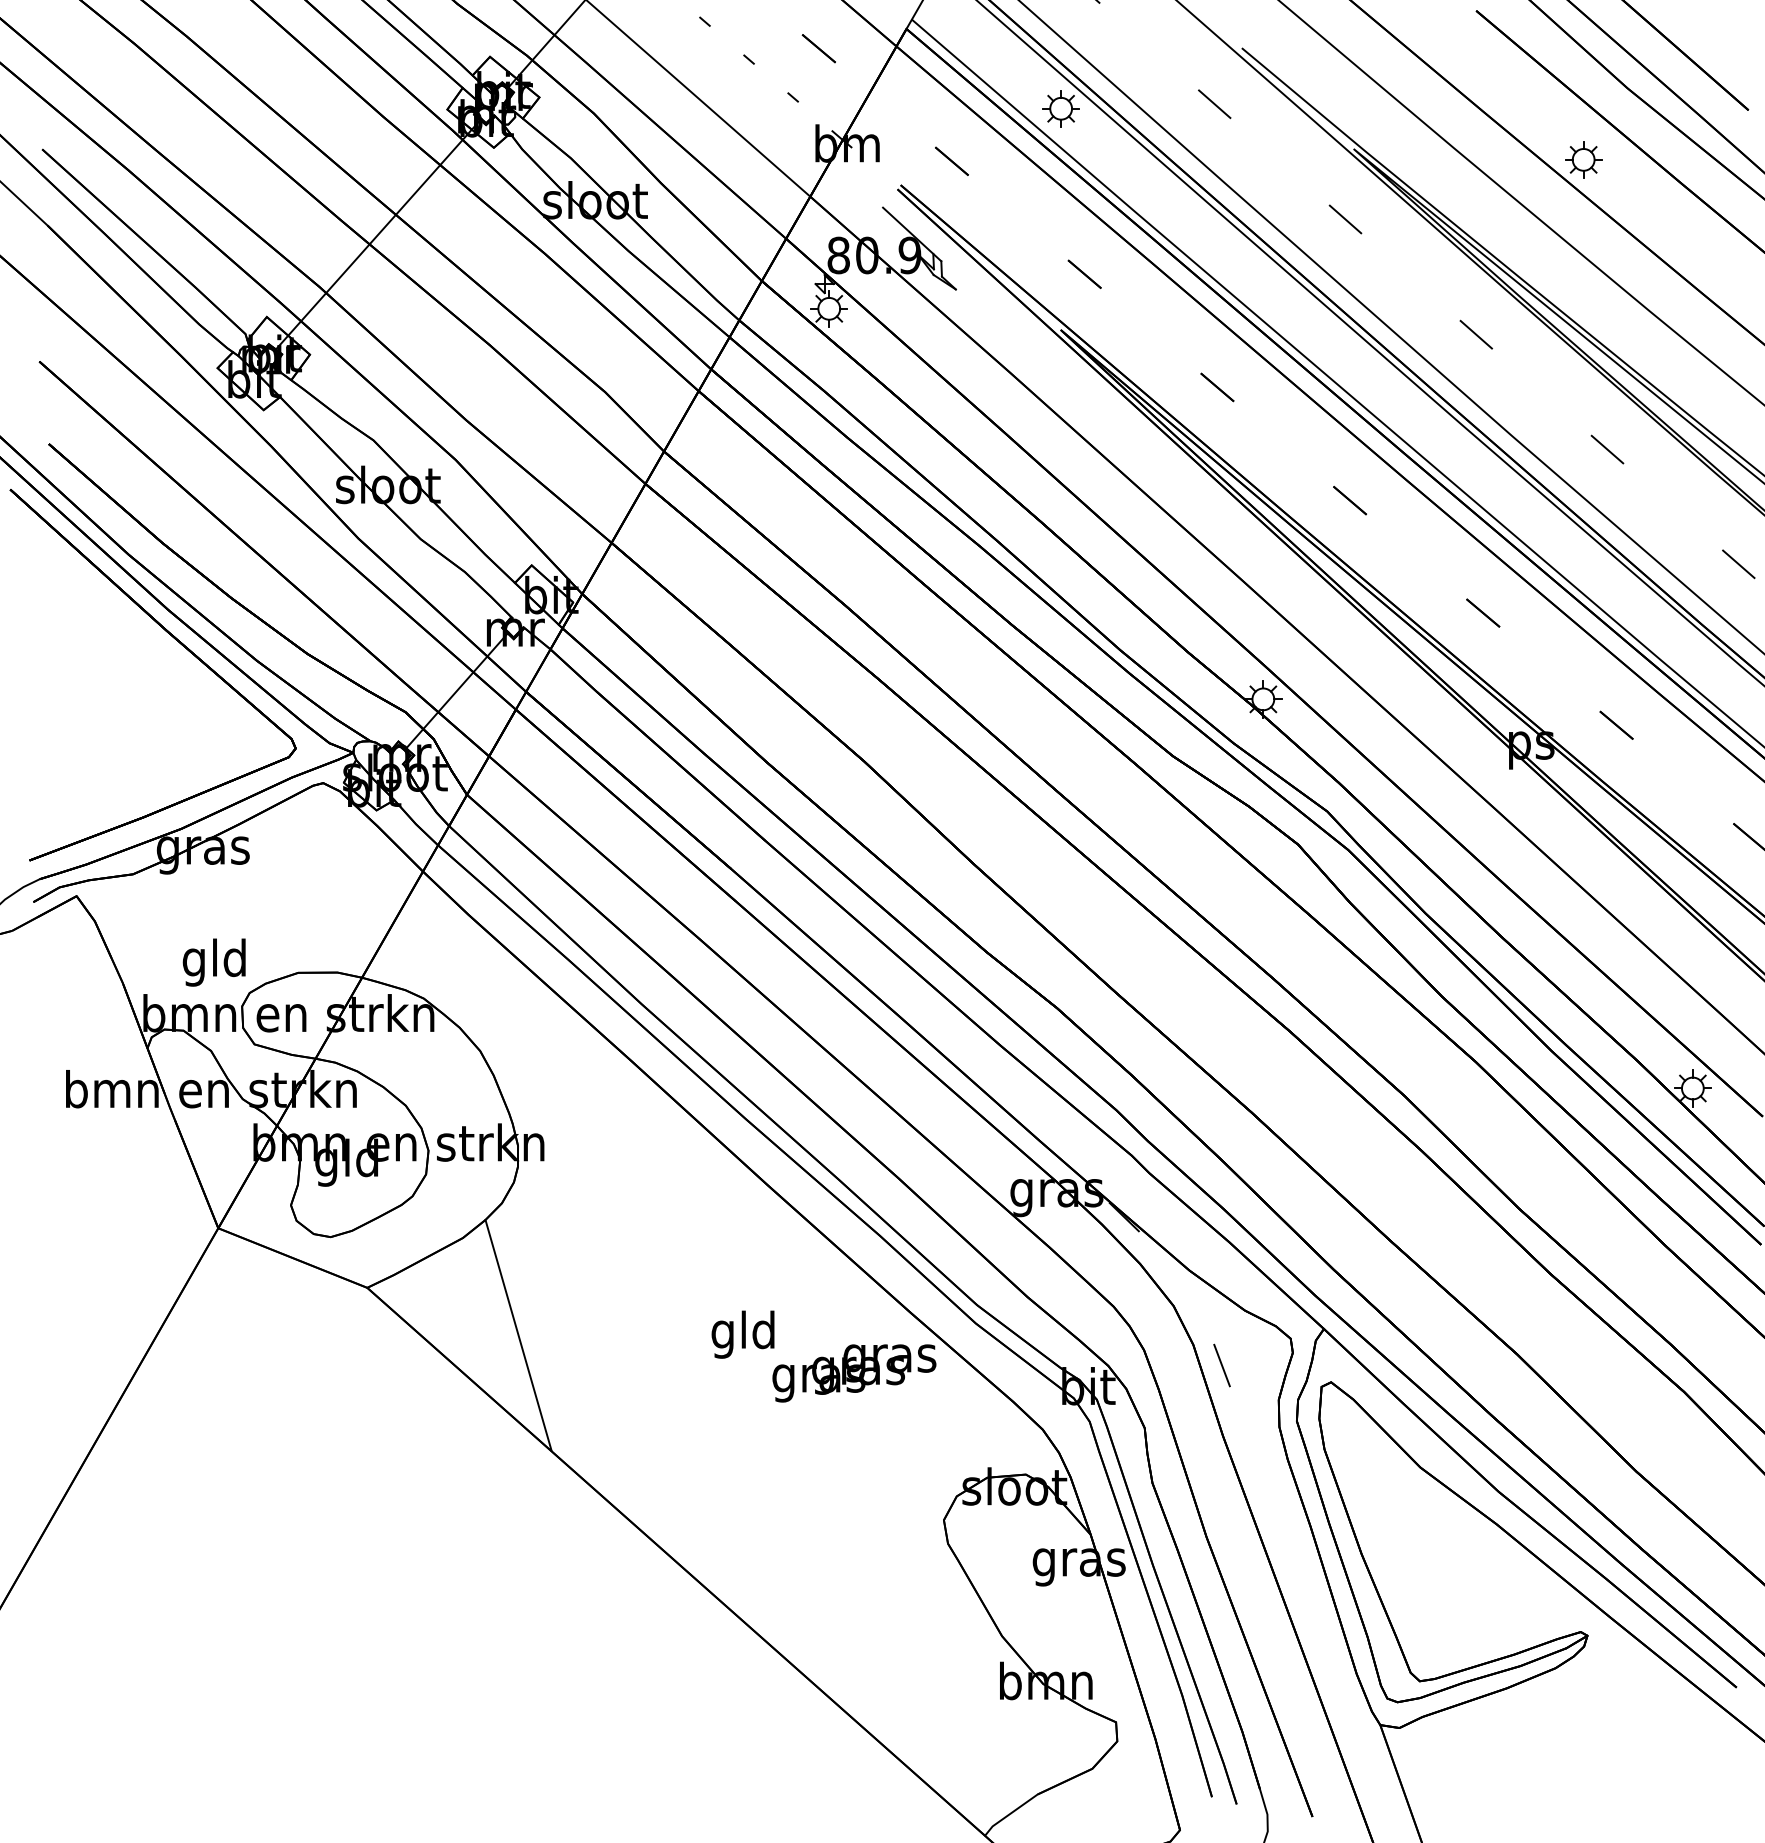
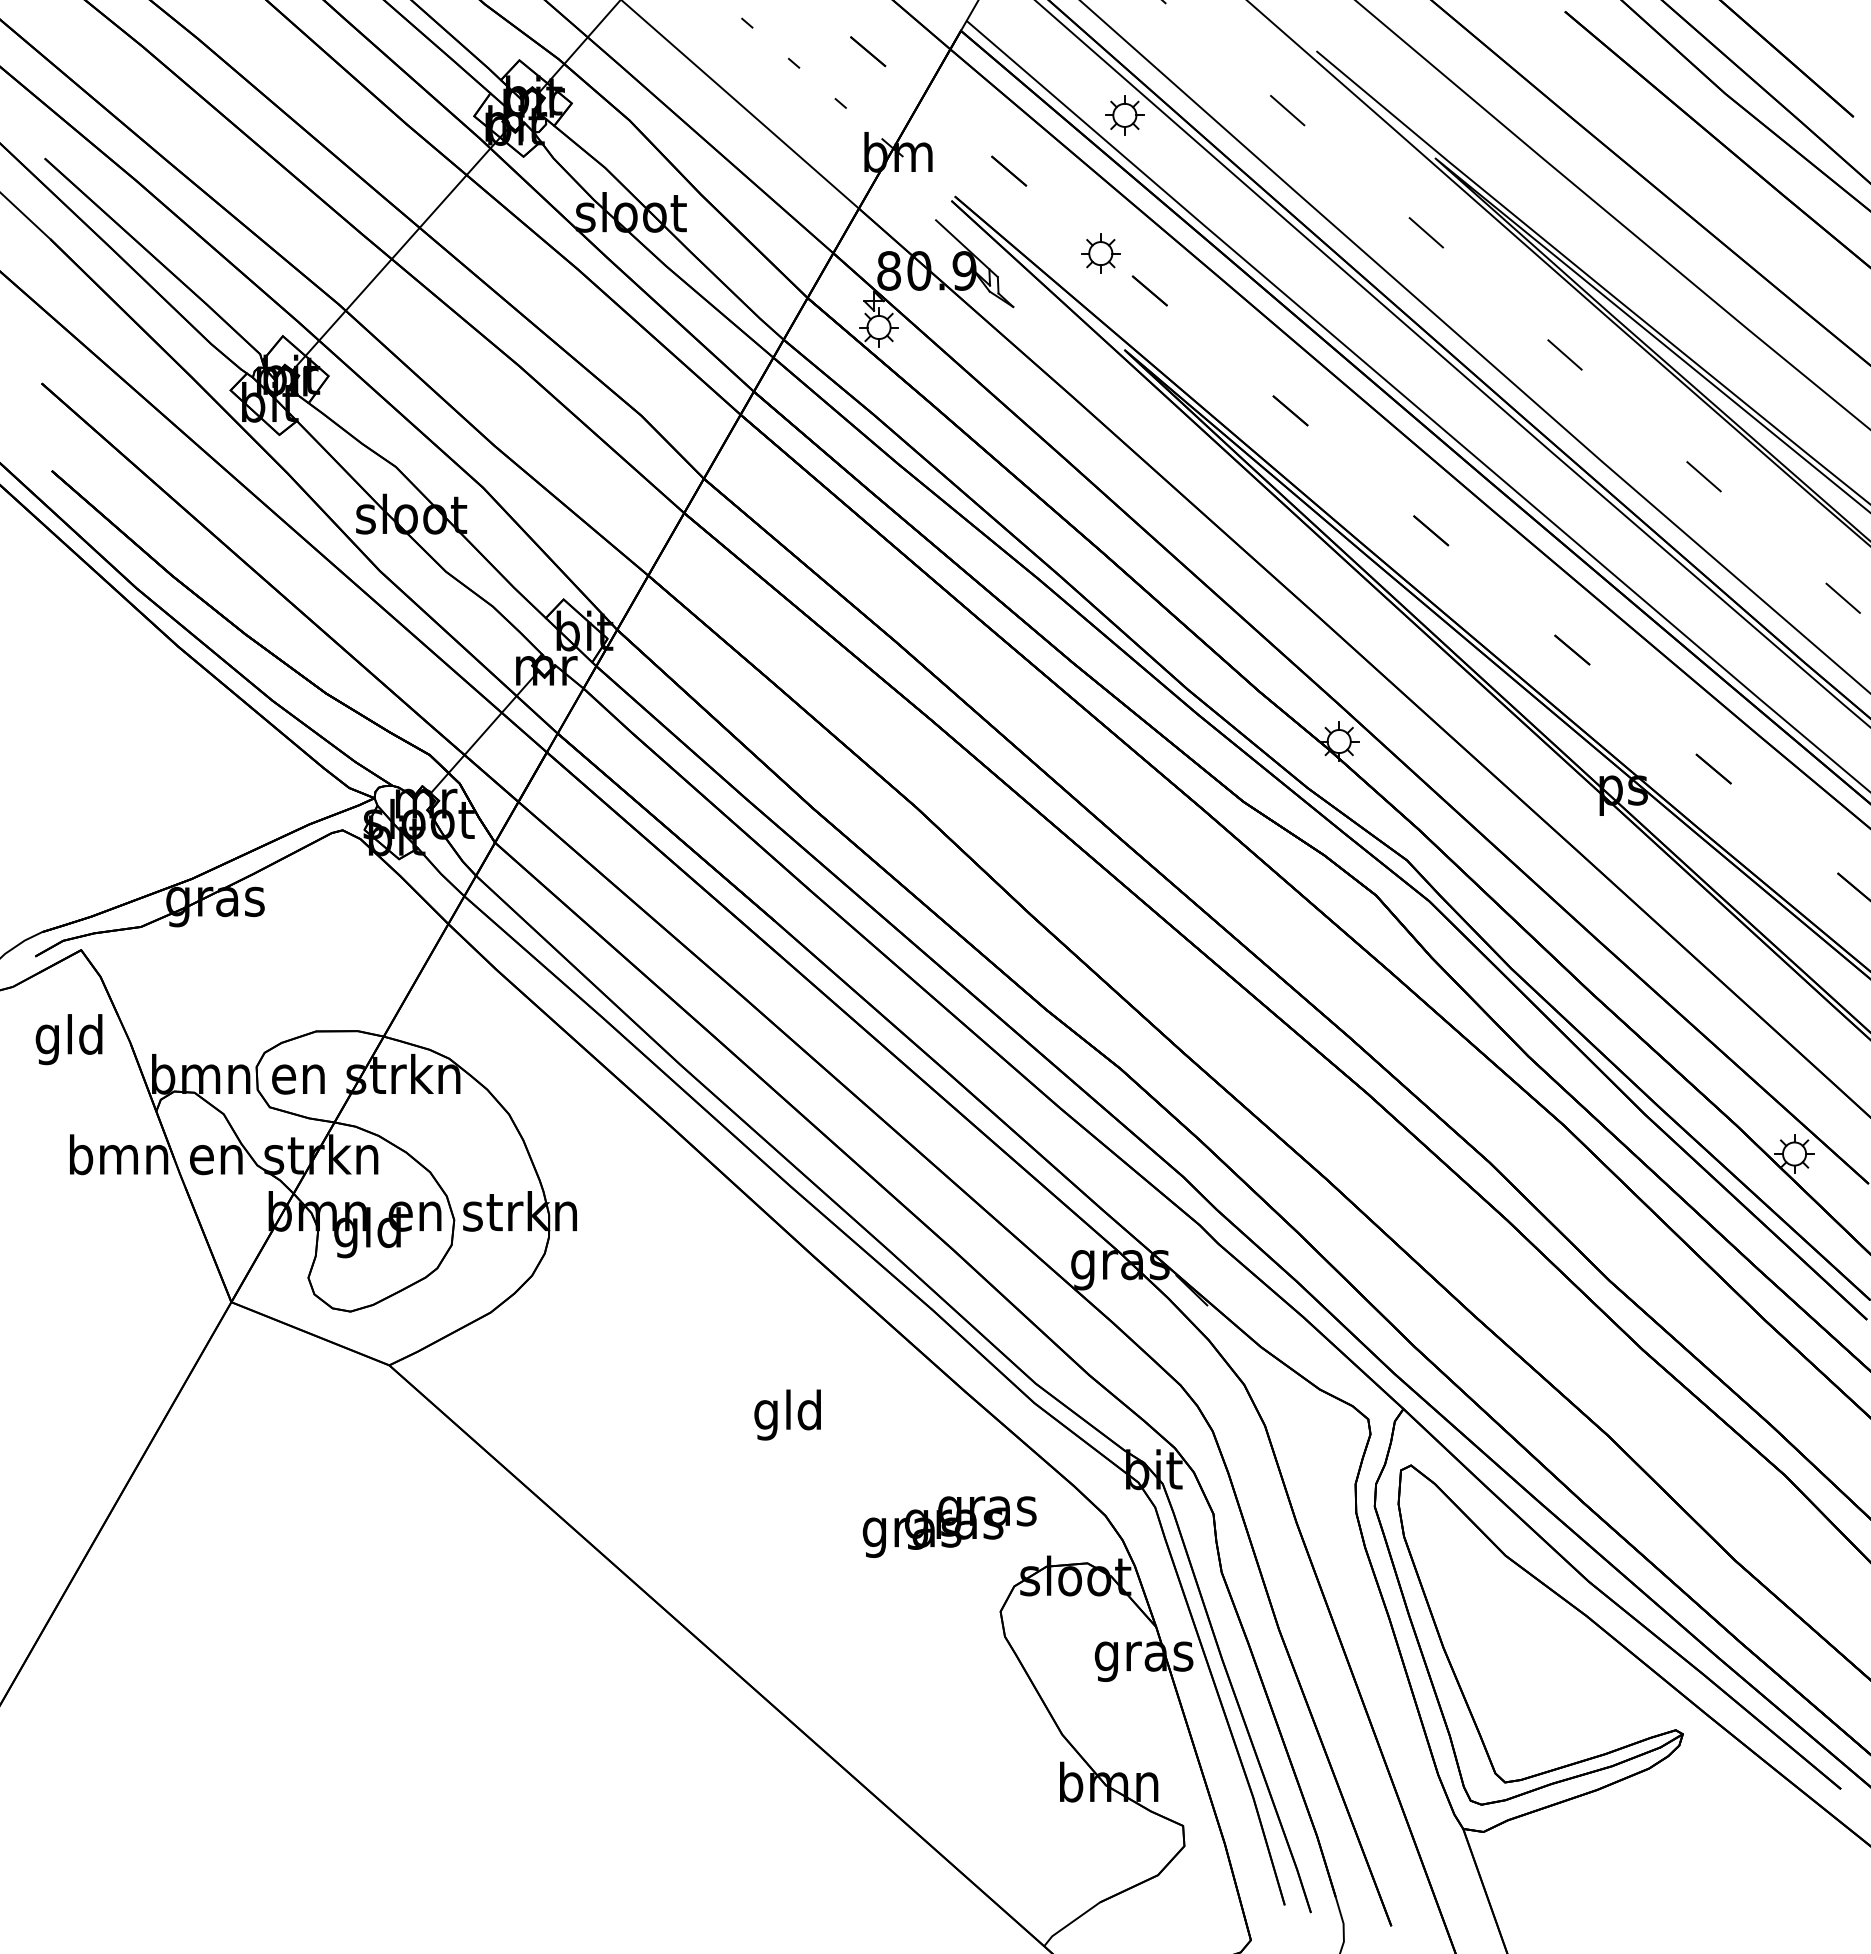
part: (1583, 159) -> (1100, 253), moved
part: (181, 645) -> (192, 684), removed
text: (213, 962) -> (68, 1039), moved
line: (518, 1335) -> (549, 1415), removed
line: (1222, 1365) -> (1295, 1447), removed
text: (854, 1372) -> (949, 1526), moved

